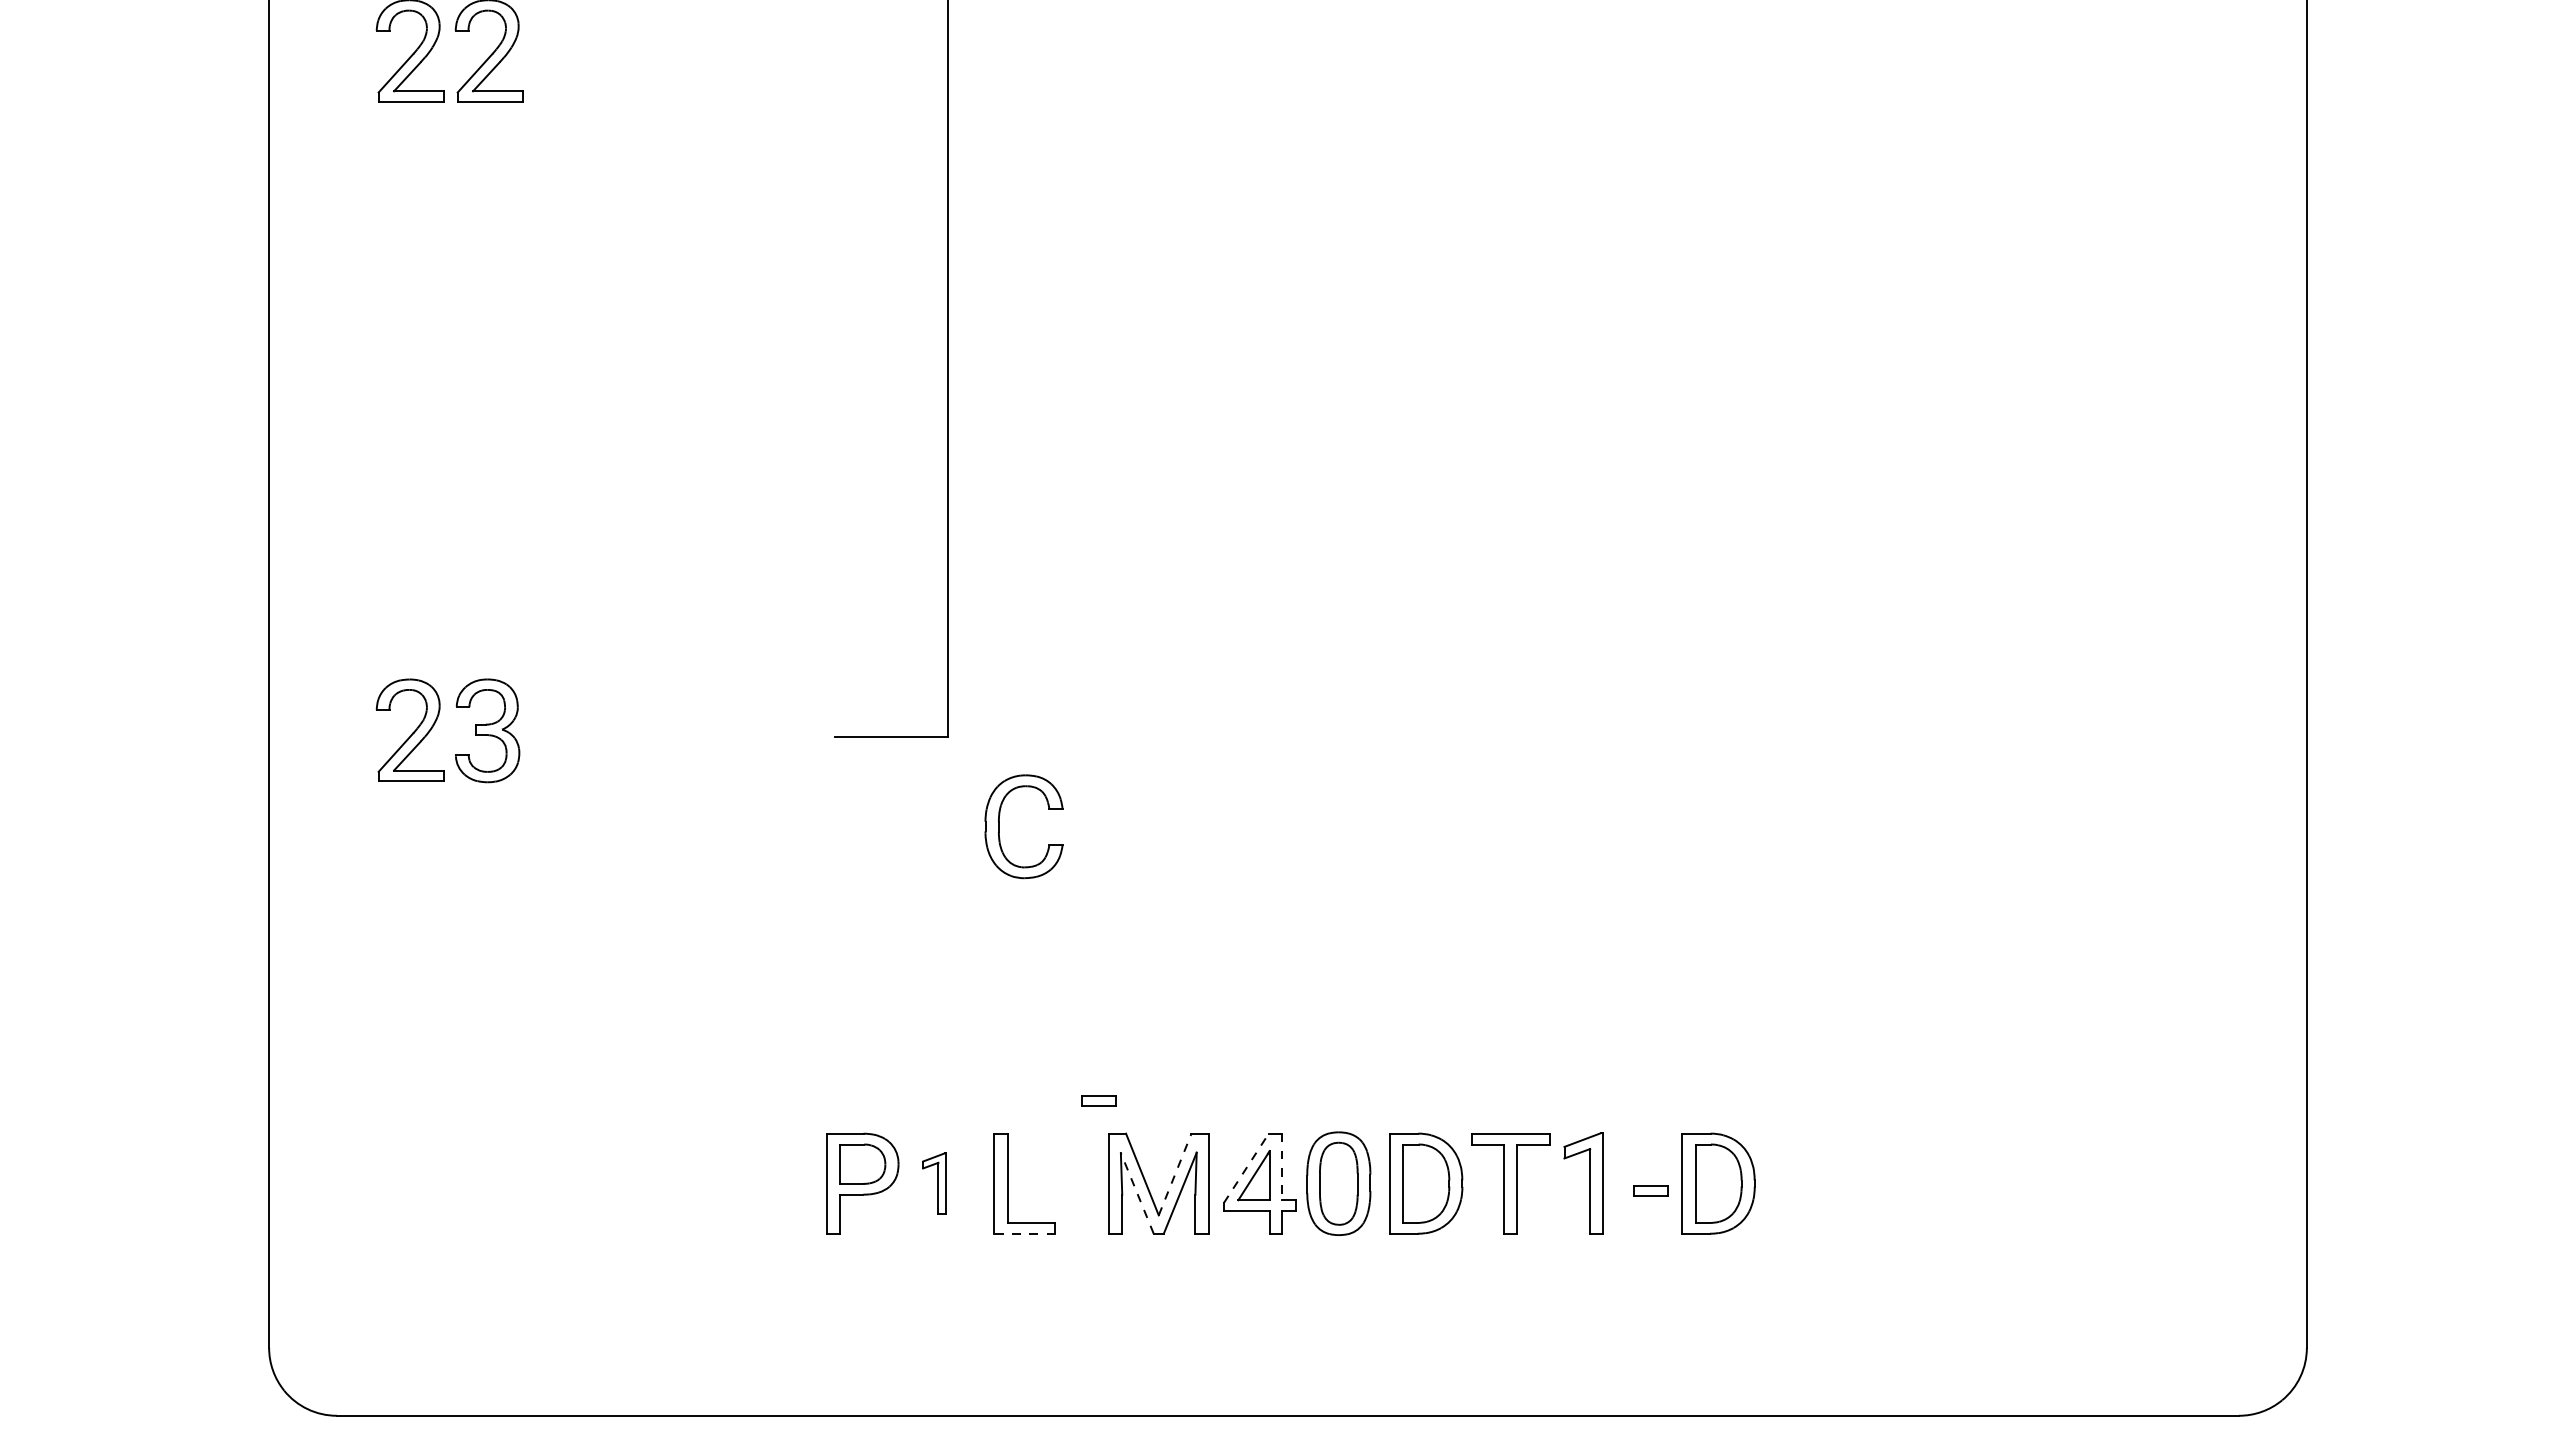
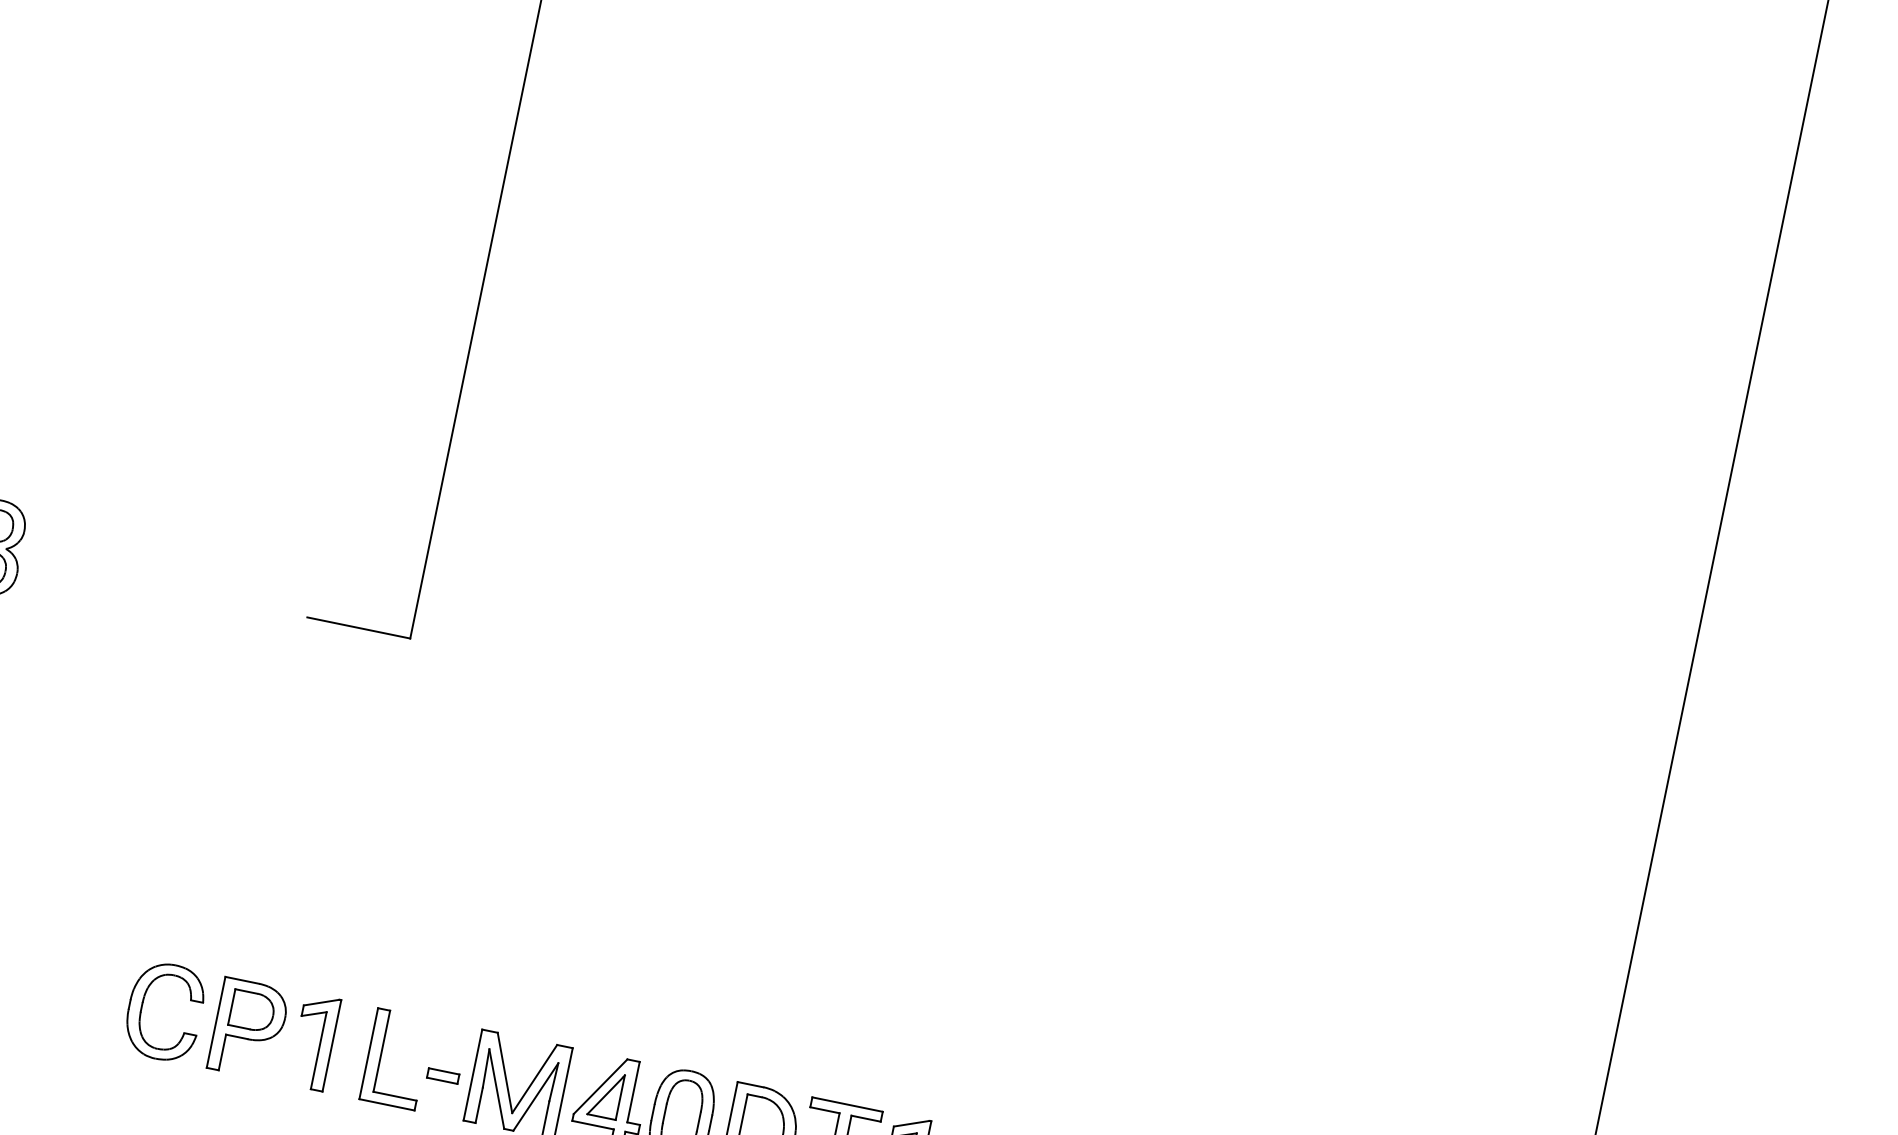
part: (999, 826) -> (142, 1007), moved
part: (1098, 1100) -> (442, 1075), moved
line: (1246, 1167) -> (600, 1085), dashed -> solid
line: (1282, 1167) -> (633, 1092), dashed -> solid
line: (1175, 1174) -> (535, 1079), dashed -> solid
part: (934, 1183) -> (314, 1042), size x1.67
line: (1137, 1193) -> (496, 1089), dashed -> solid
line: (1024, 1233) -> (386, 1104), dashed -> solid

